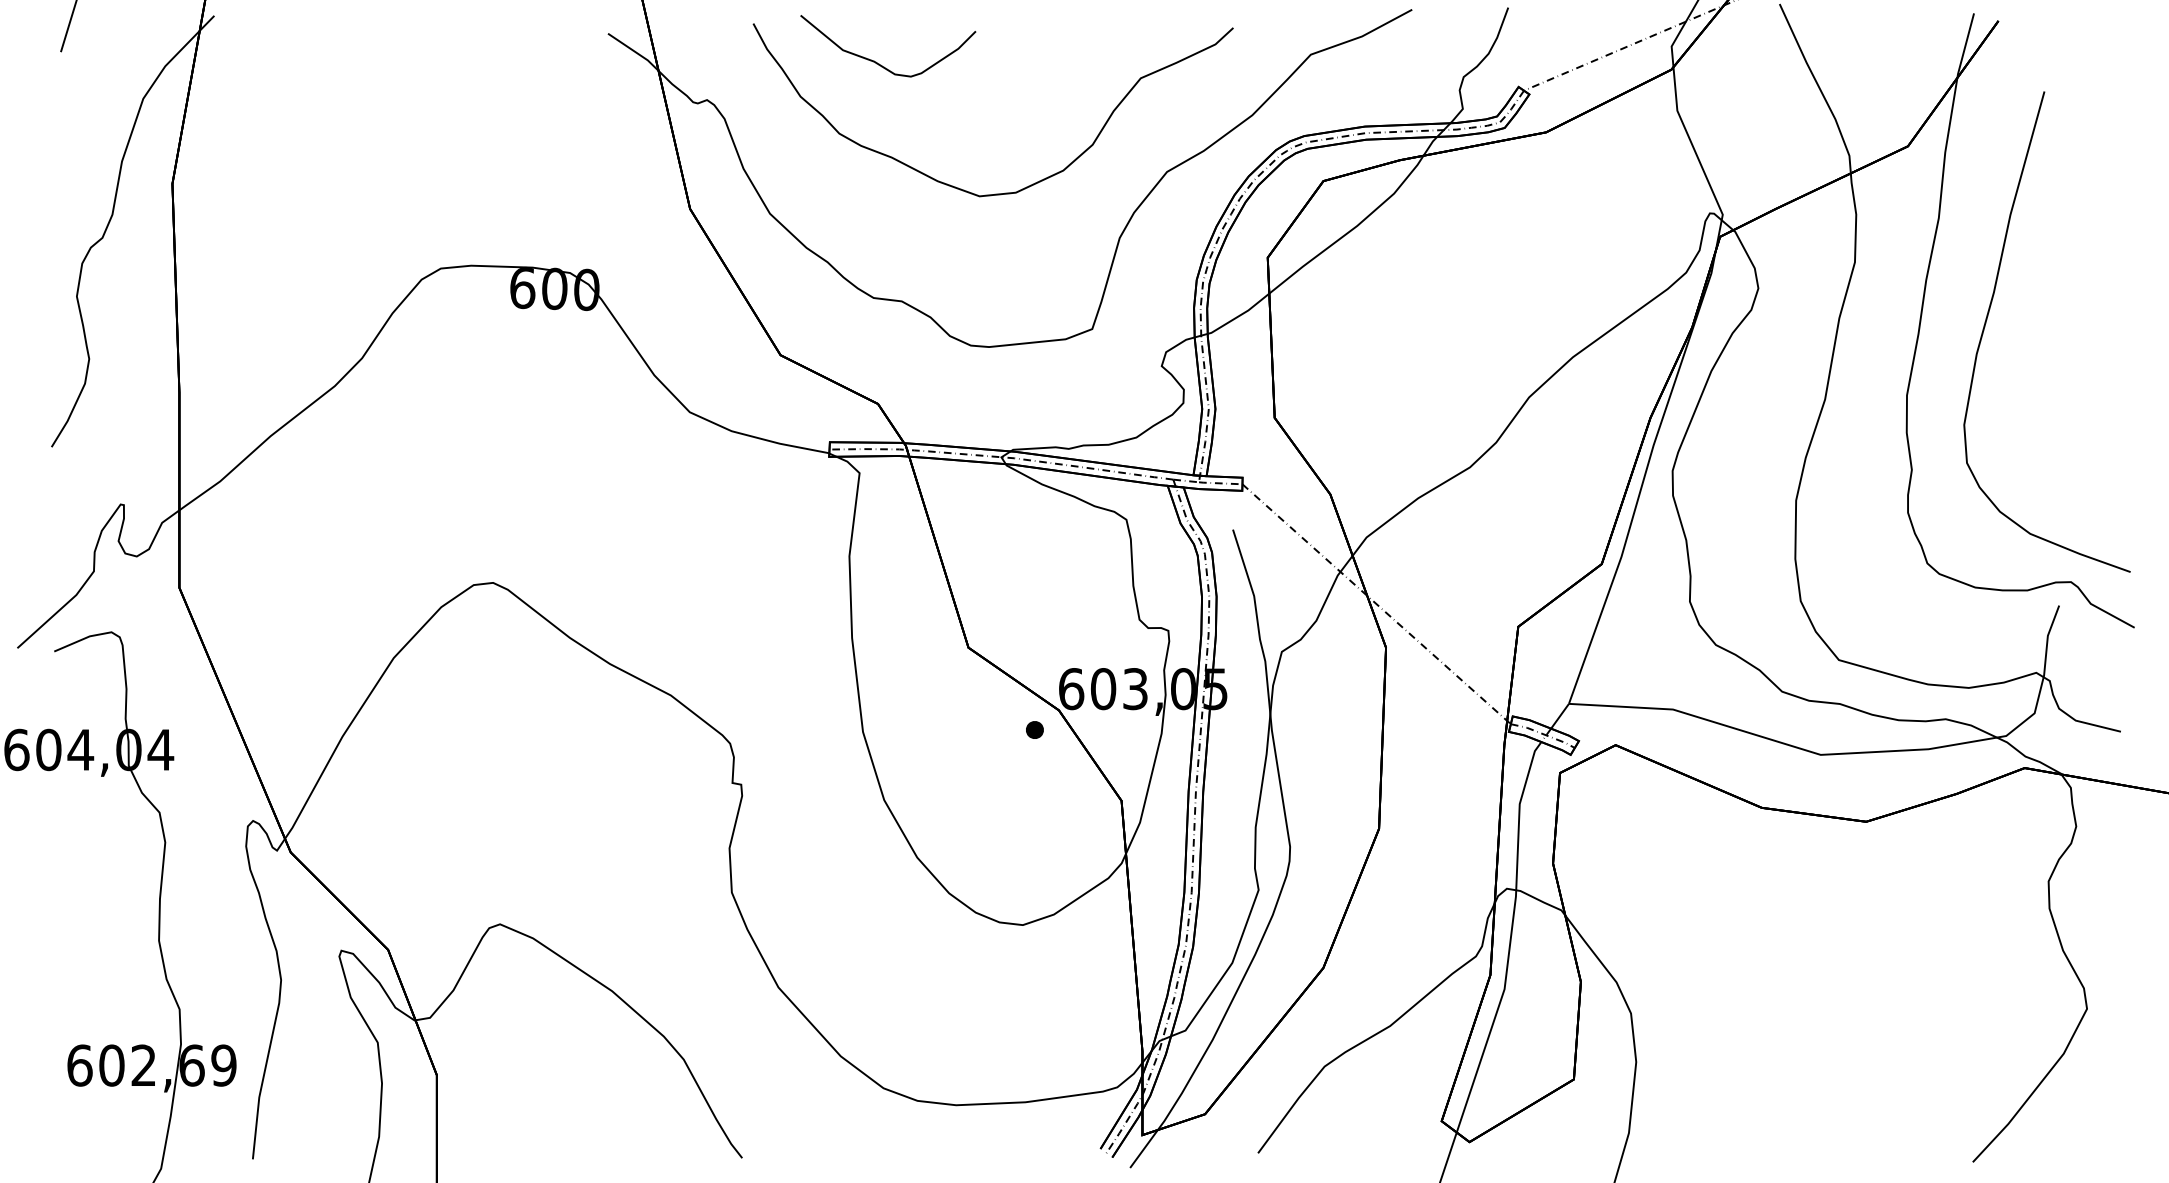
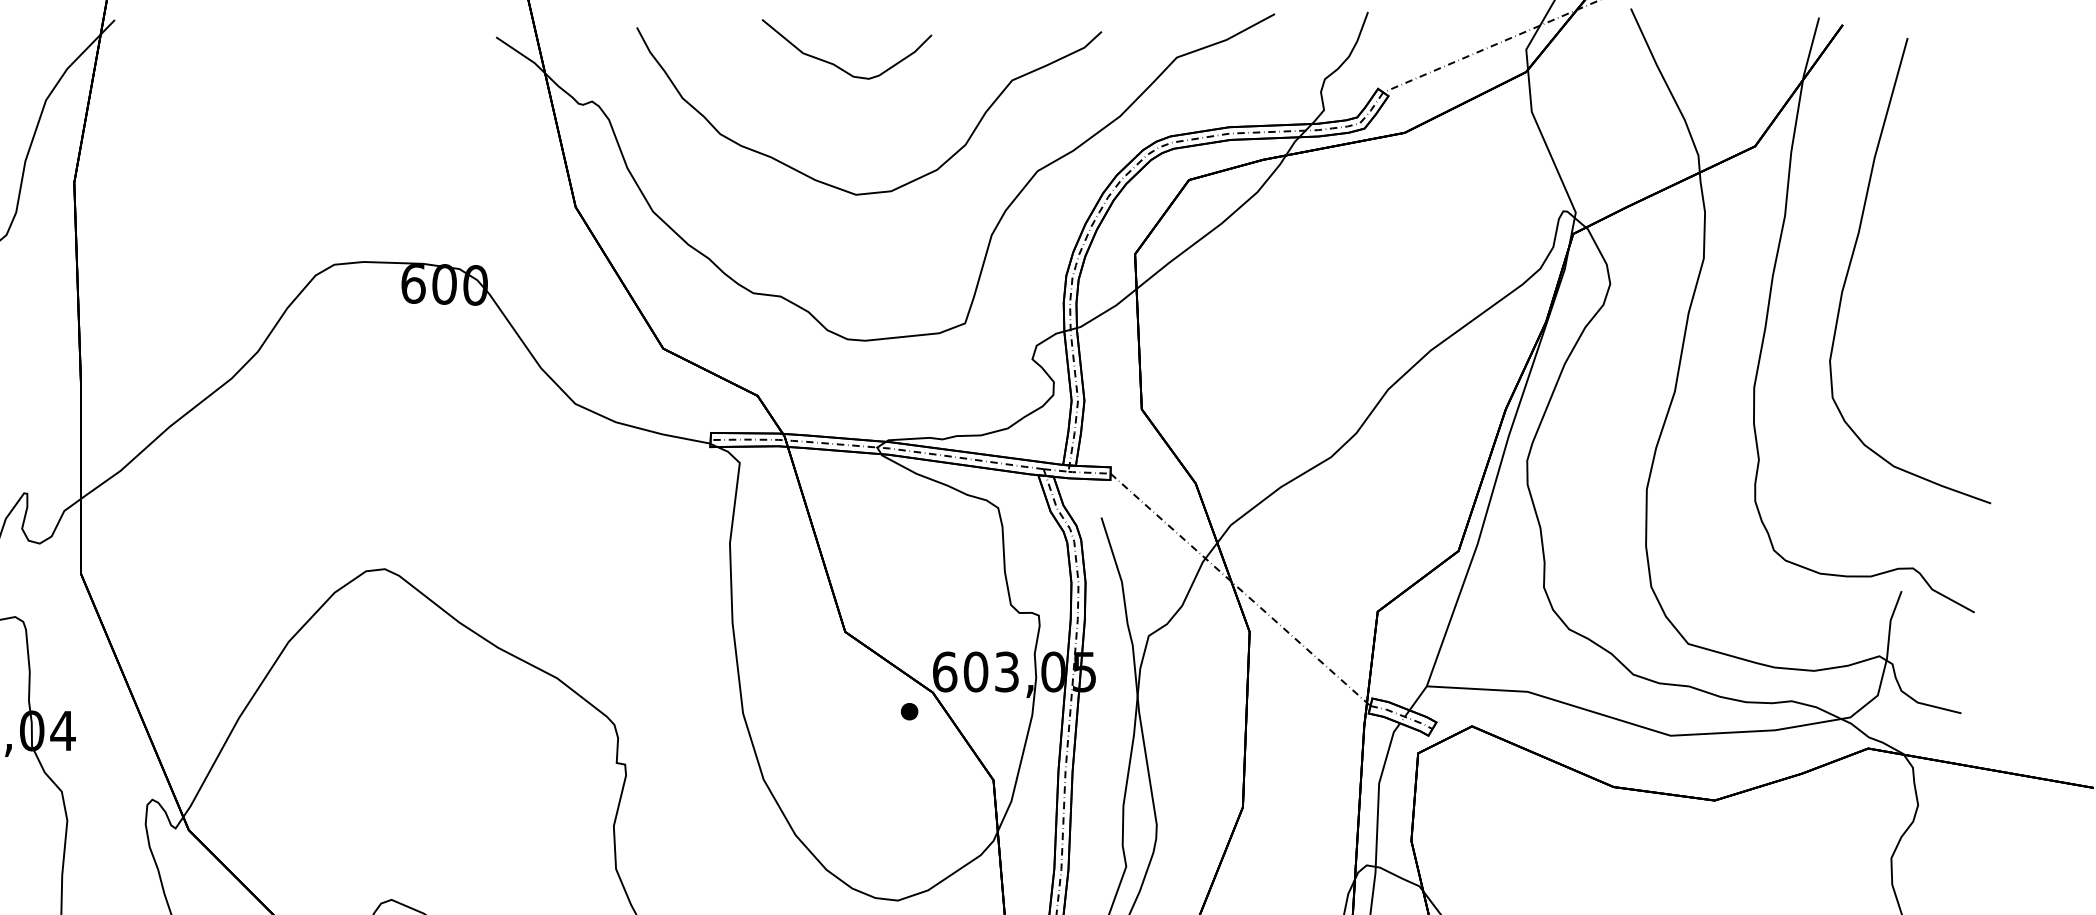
curve: (876, 61) -> (835, 64), moved
curve: (1988, 316) -> (1853, 255), moved

